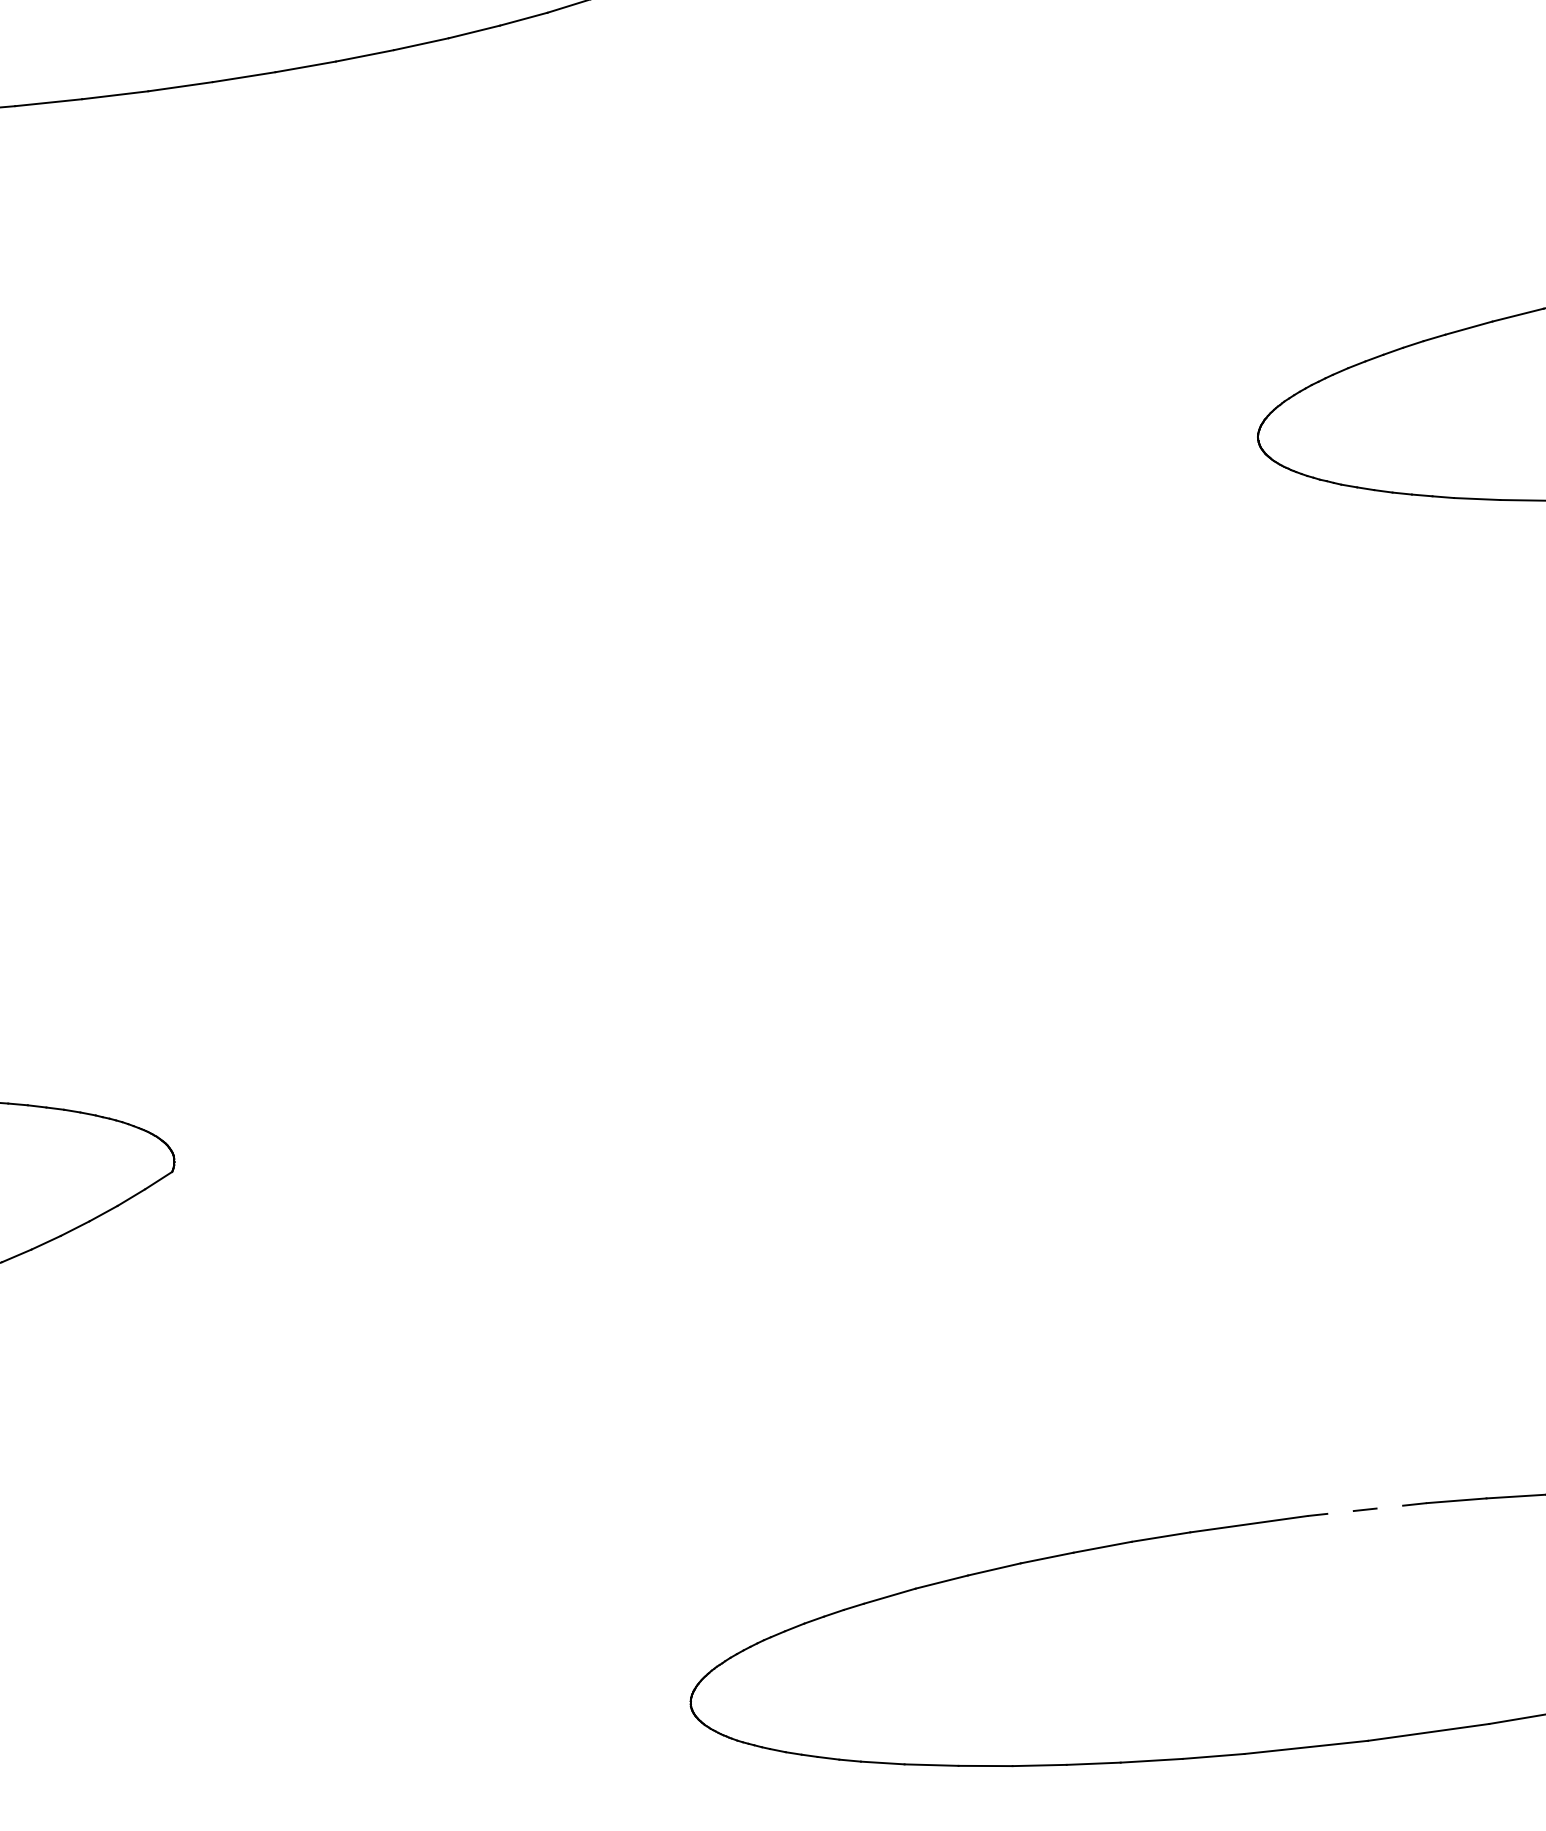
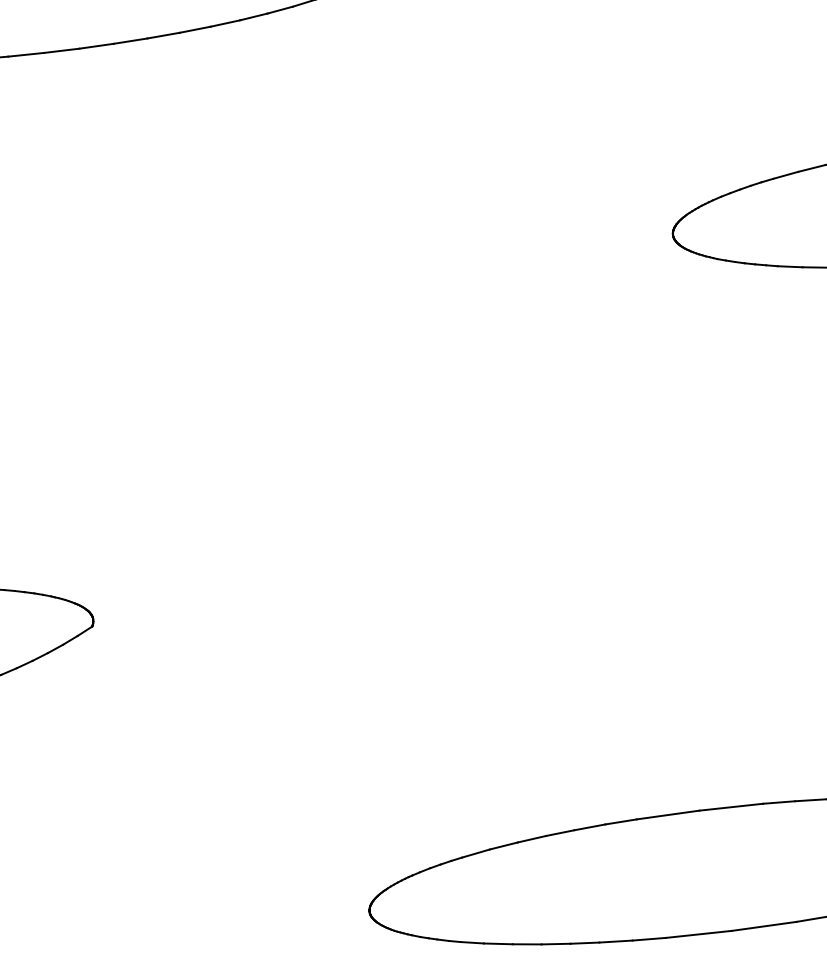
line: (1365, 1510) -> (730, 807), dashed -> solid

